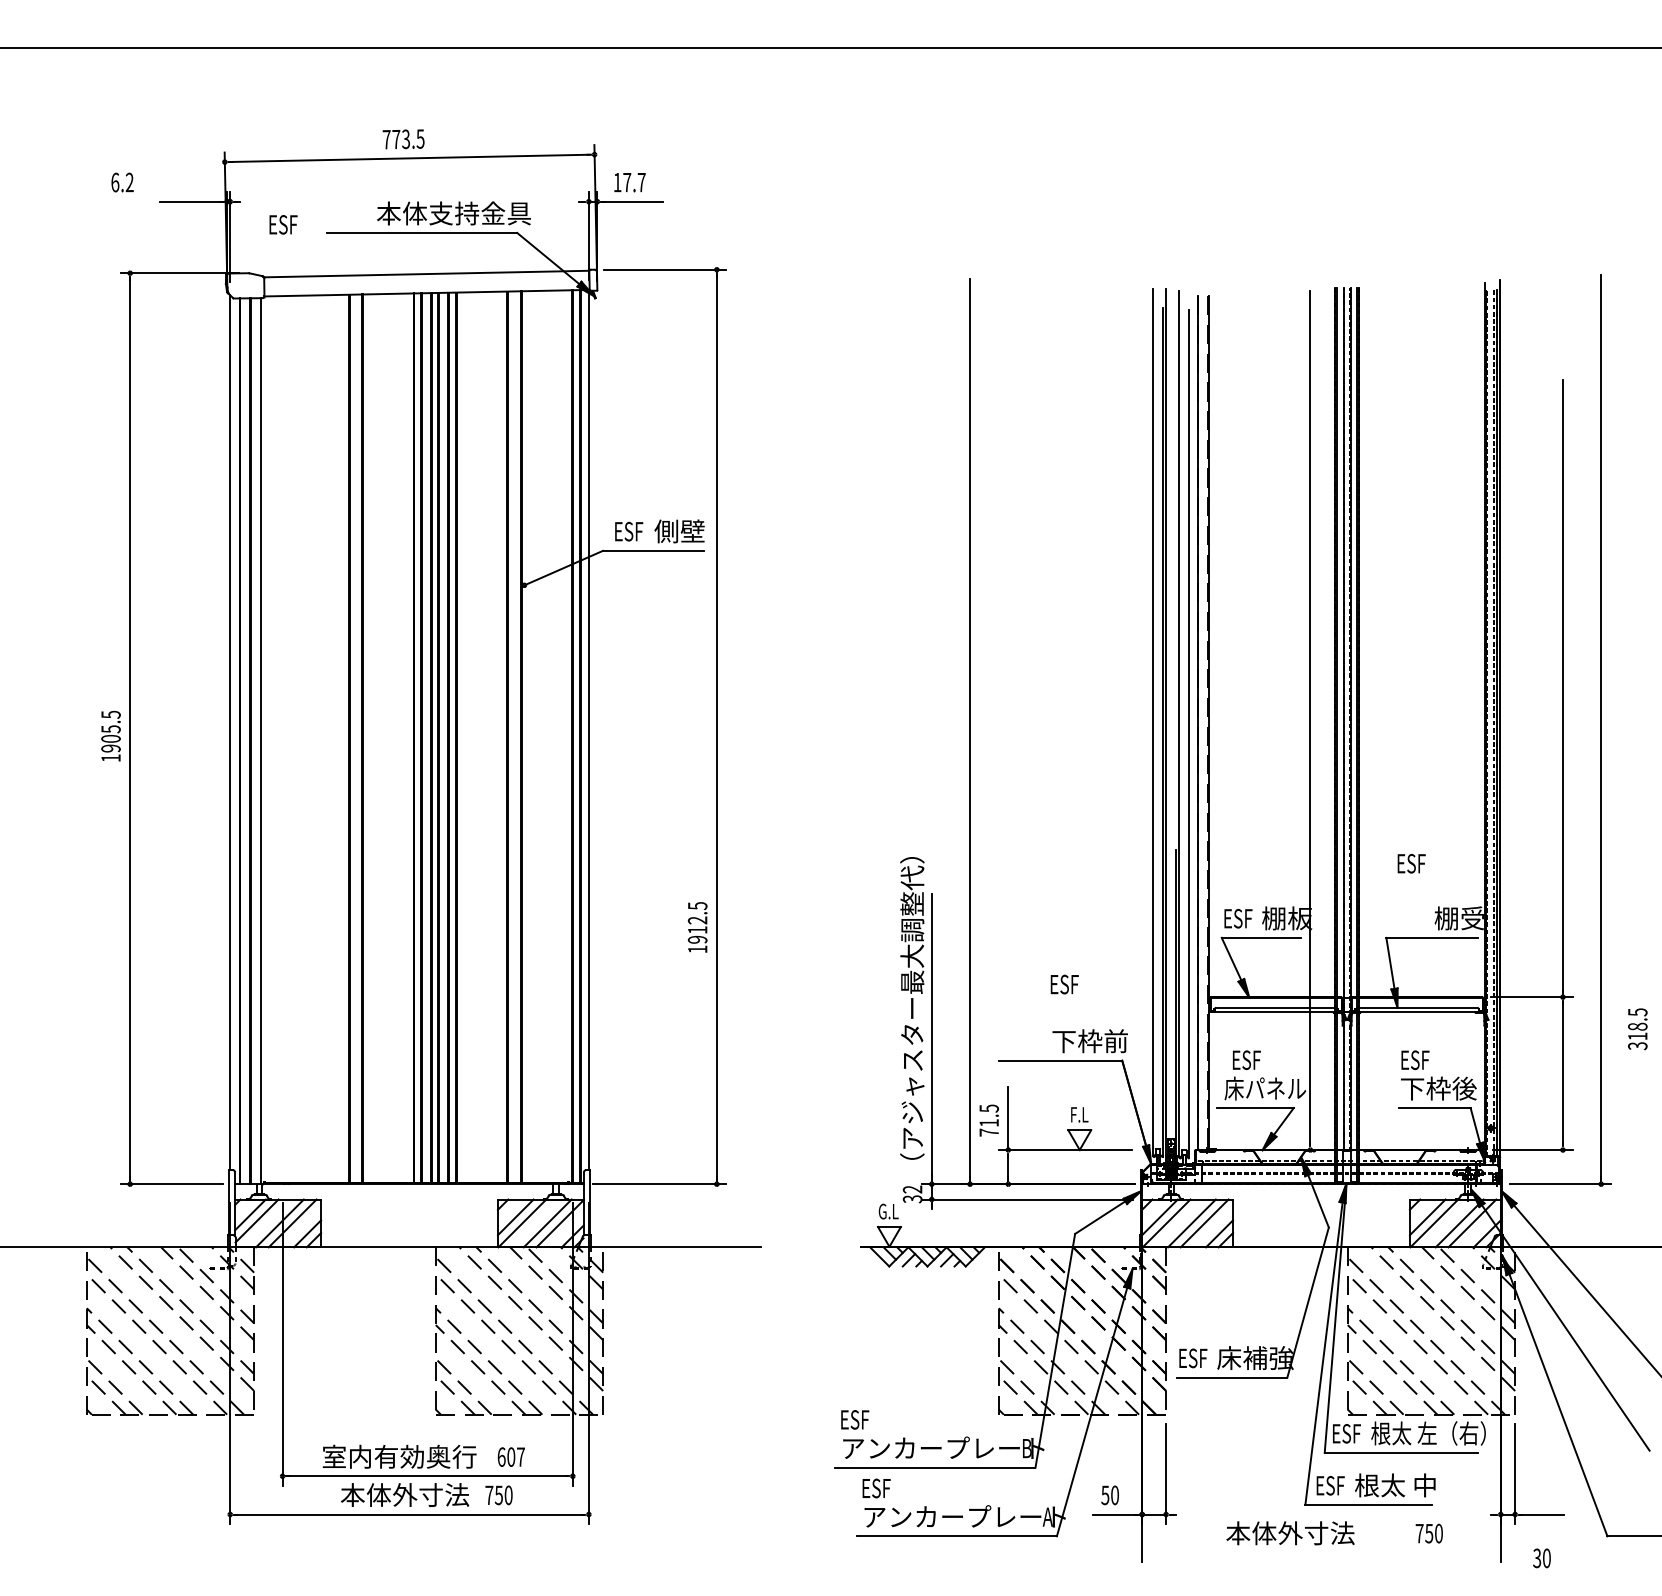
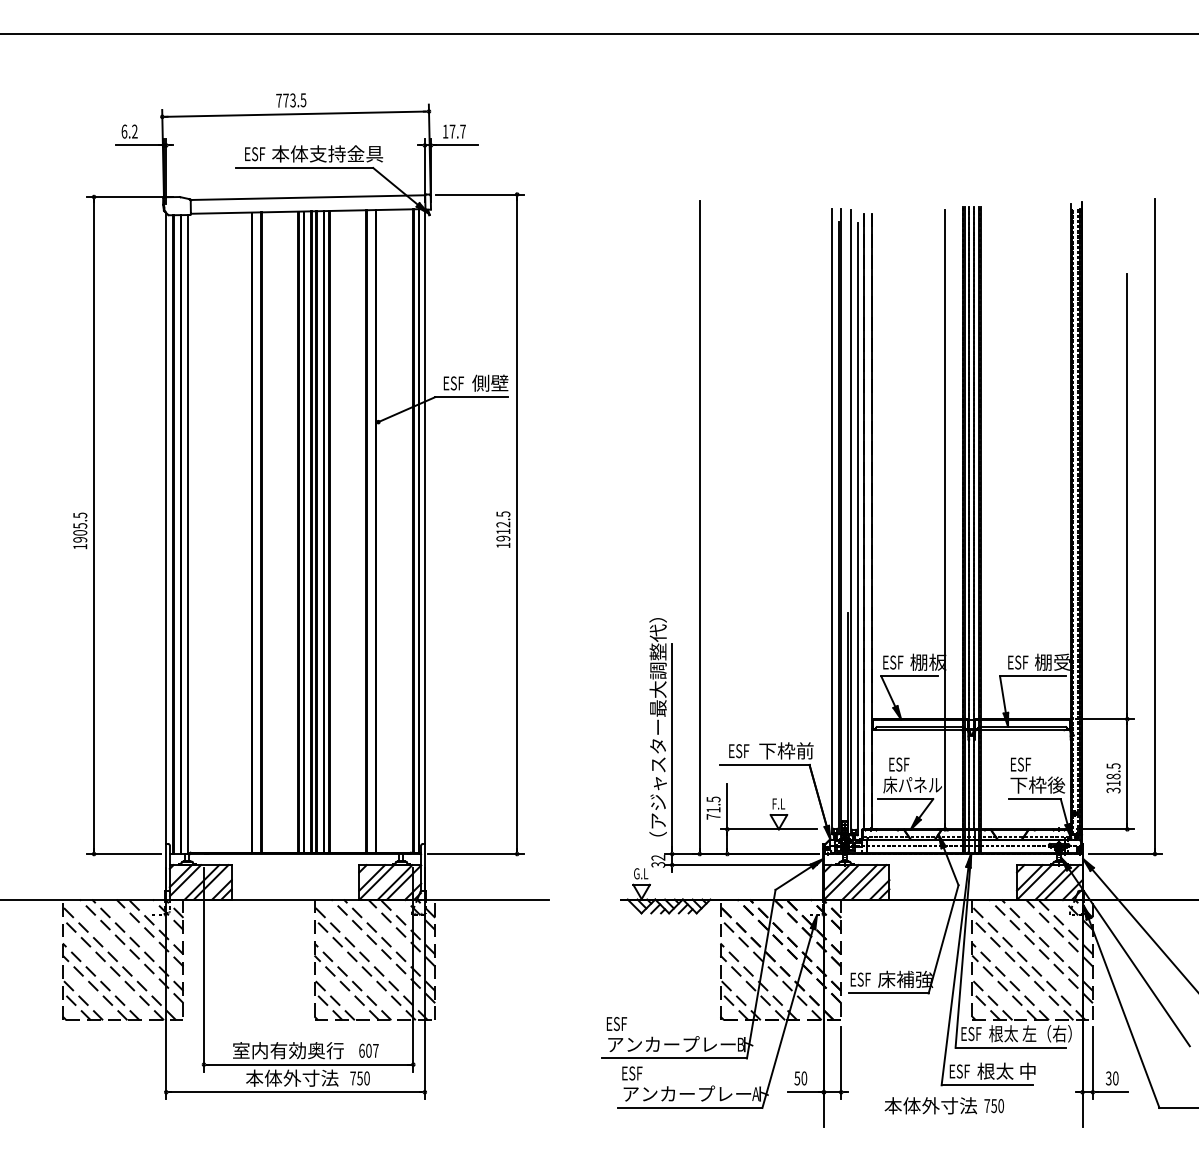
text: (122, 182) -> (129, 131), moved
text: (283, 224) -> (255, 153), moved
text: (1411, 863) -> (1018, 662), moved
text: (697, 927) -> (503, 529), moved
text: (1064, 984) -> (739, 751), moved
text: (1637, 1029) -> (1113, 778), moved
text: (1428, 1533) -> (993, 1105), moved
text: (1541, 1558) -> (1111, 1078), moved

